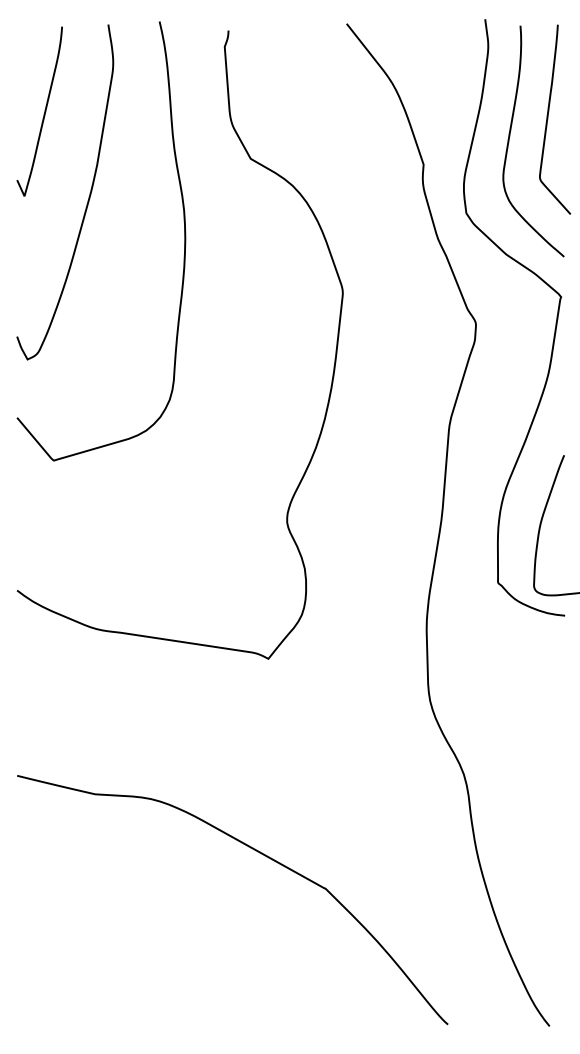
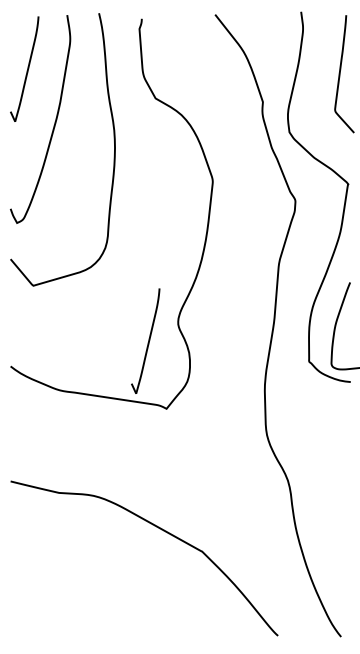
curve: (511, 134) -> (317, 83), removed
curve: (237, 551) -> (147, 342), added

